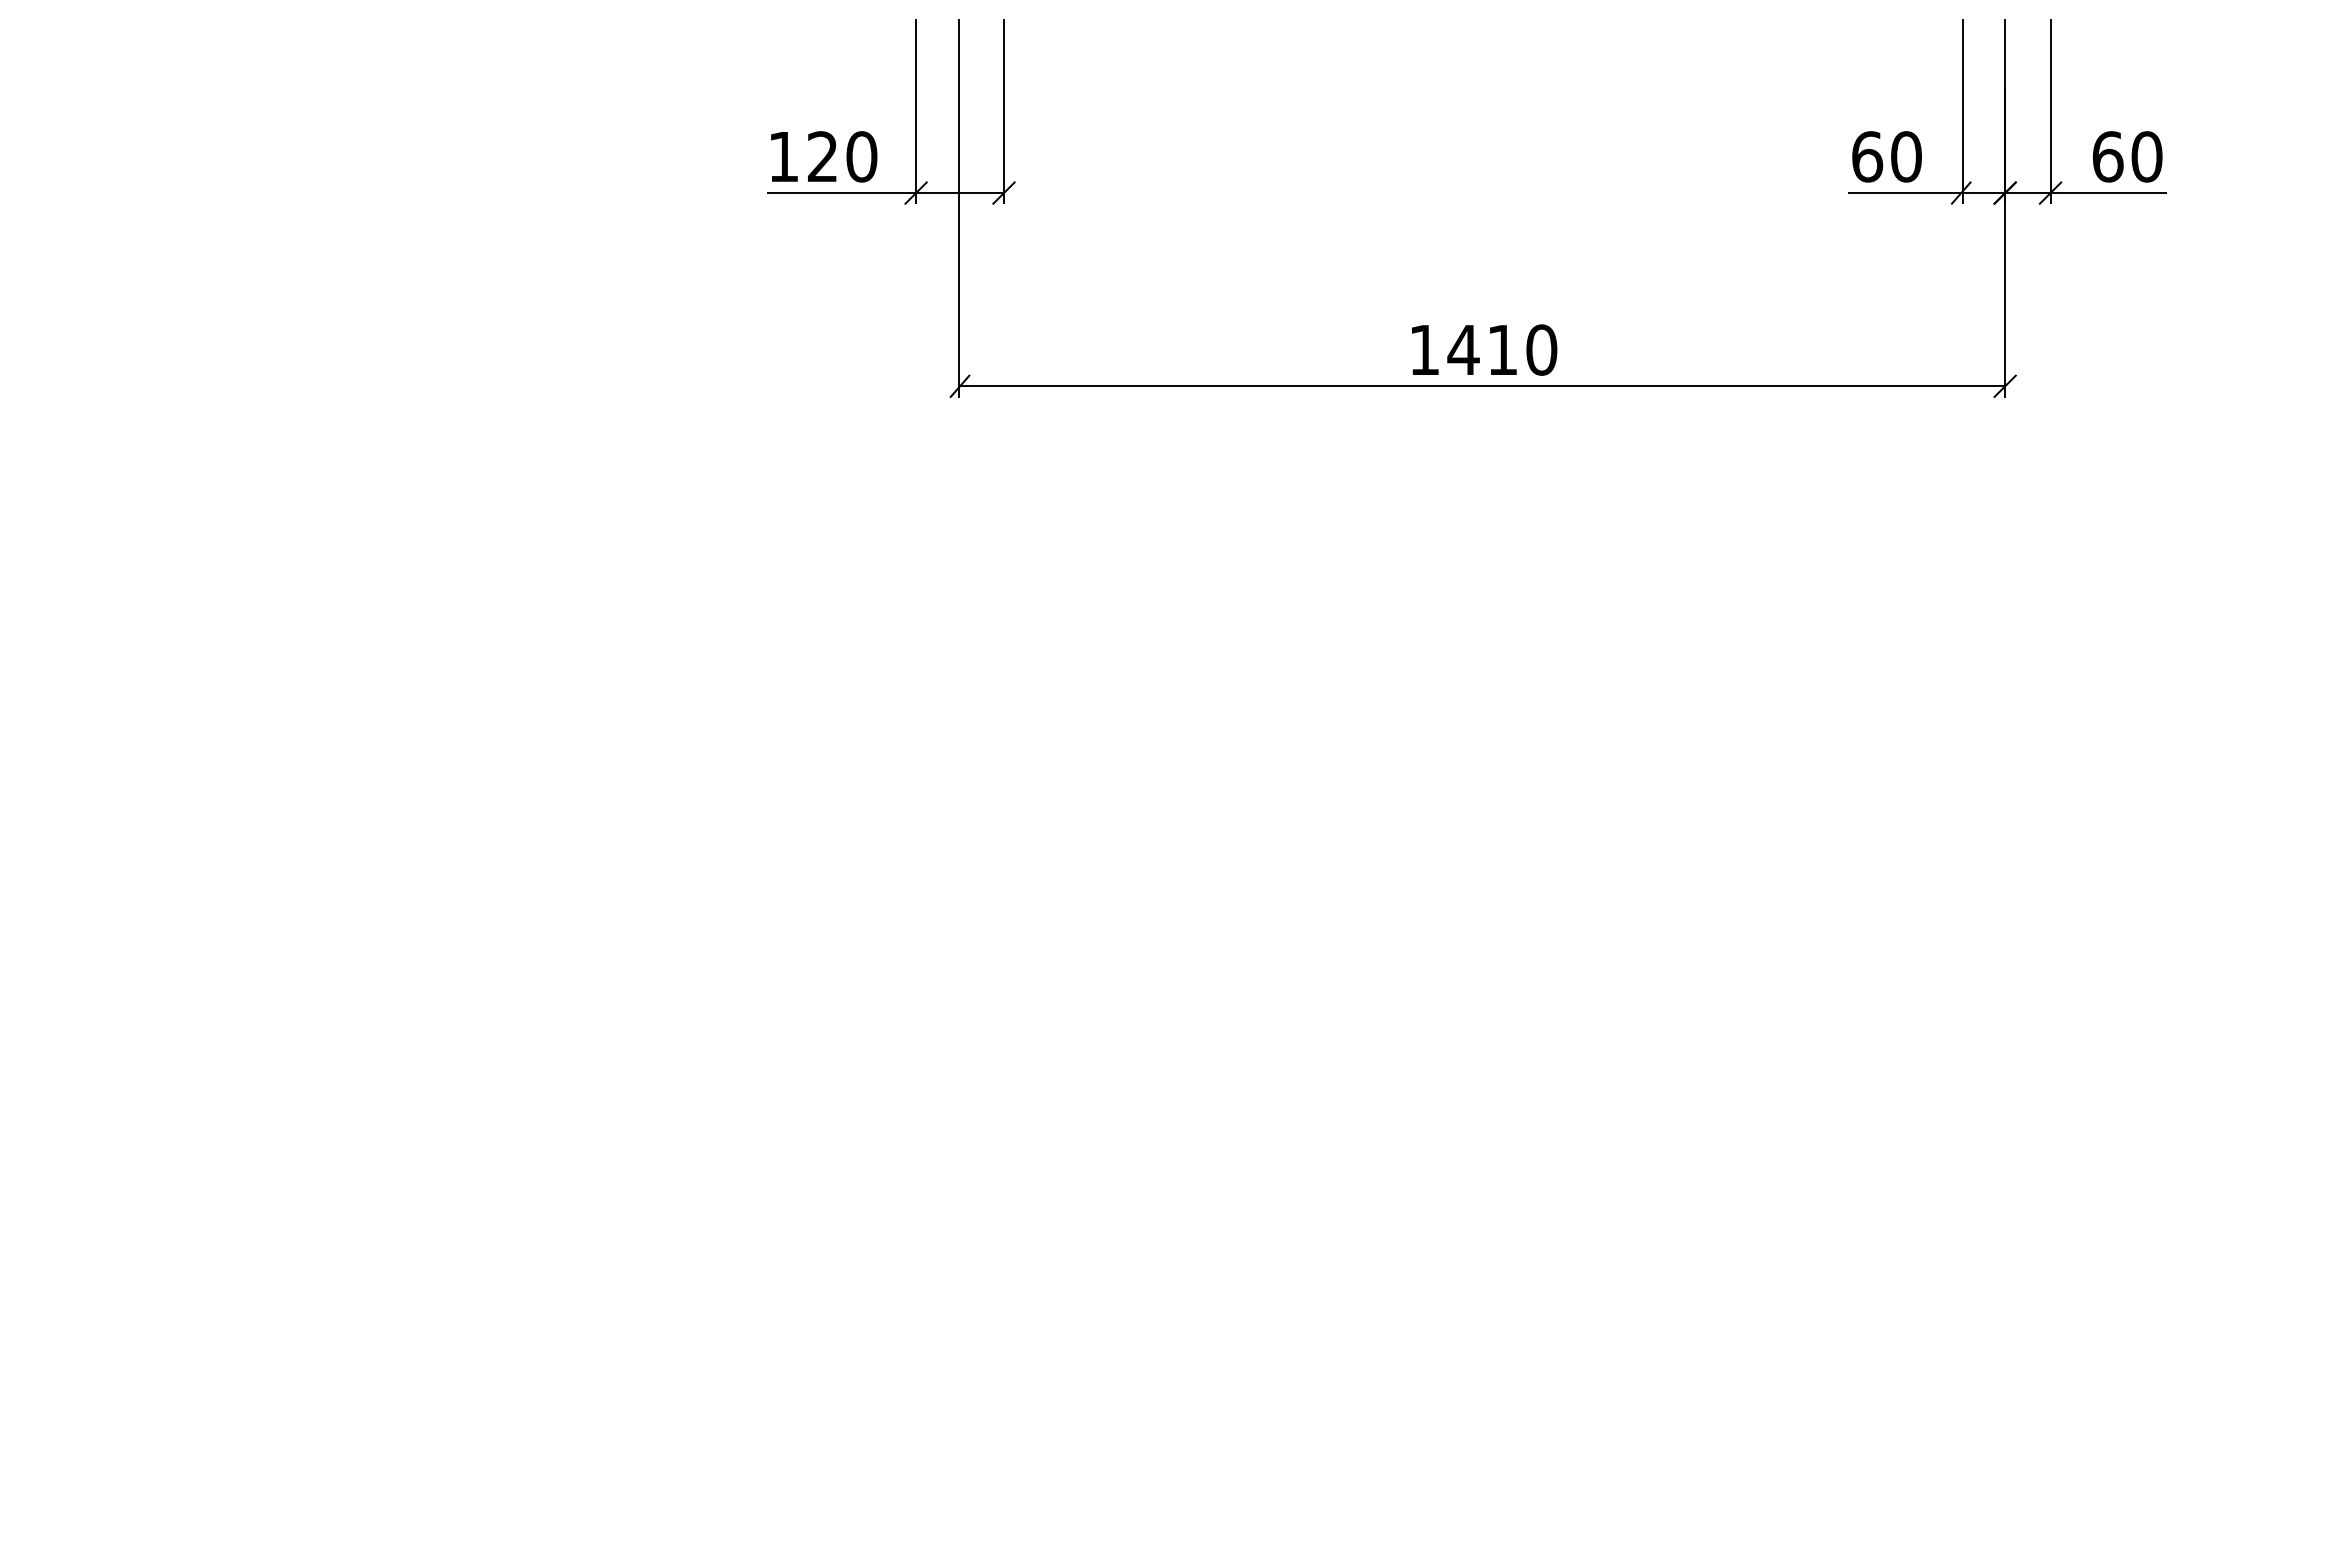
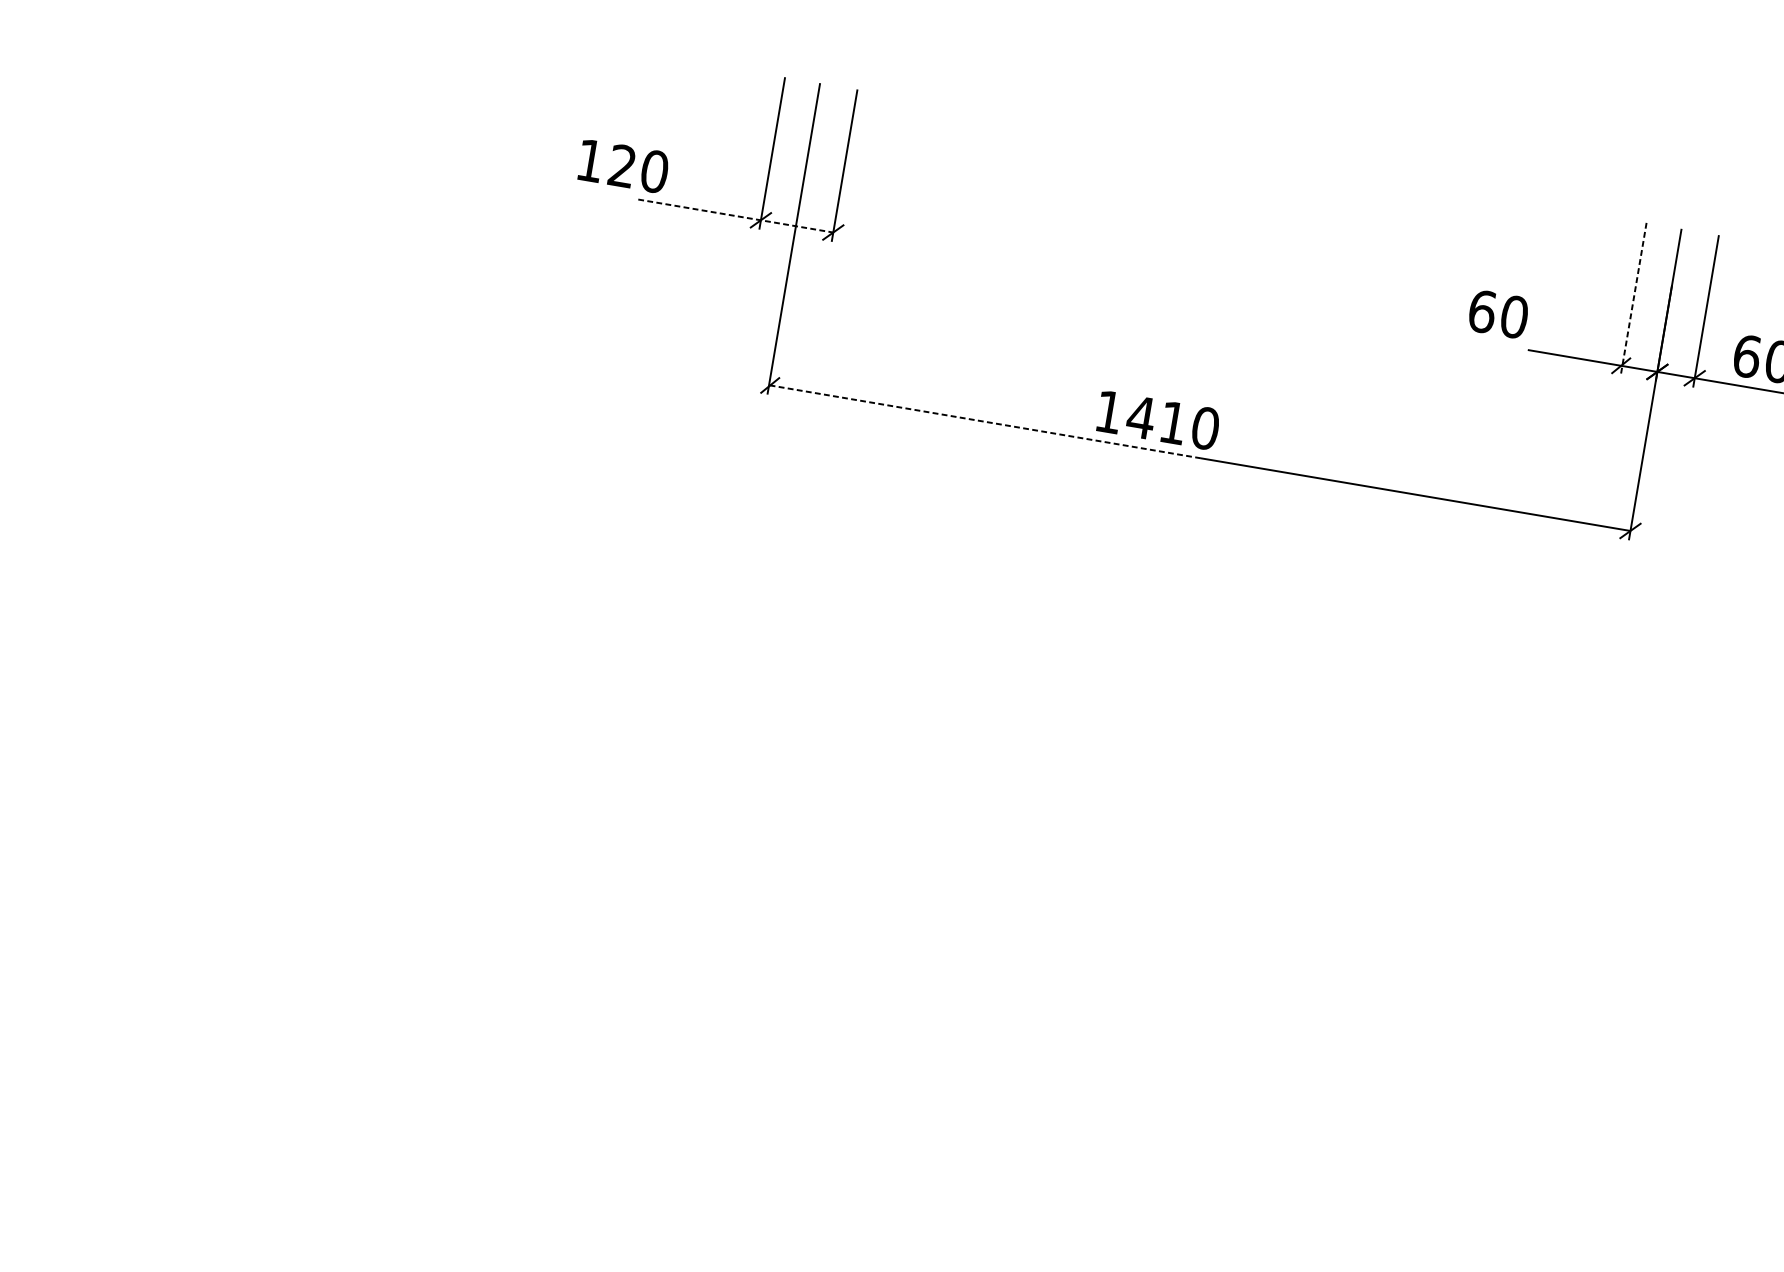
line: (1962, 111) -> (1633, 298), solid -> dashed
text: (824, 156) -> (623, 166), moved
text: (1886, 156) -> (1498, 313), moved
line: (886, 193) -> (736, 216), solid -> dashed
text: (1484, 349) -> (1158, 419), moved
line: (1220, 386) -> (984, 421), solid -> dashed

